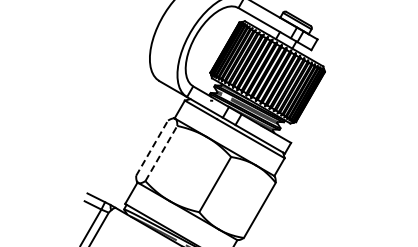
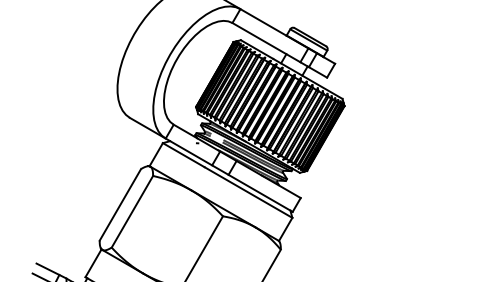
line: (152, 148) -> (120, 205), dashed -> solid
line: (161, 153) -> (132, 211), dashed -> solid

